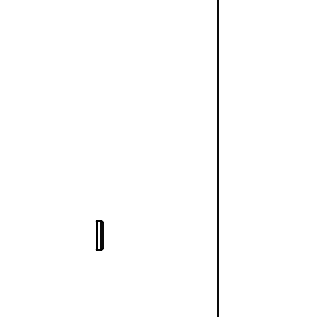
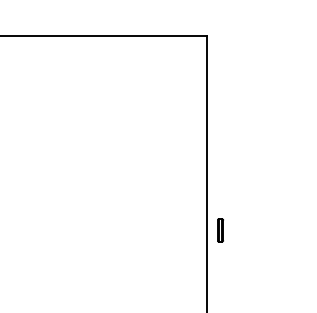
part: (99, 235) -> (220, 230), moved

